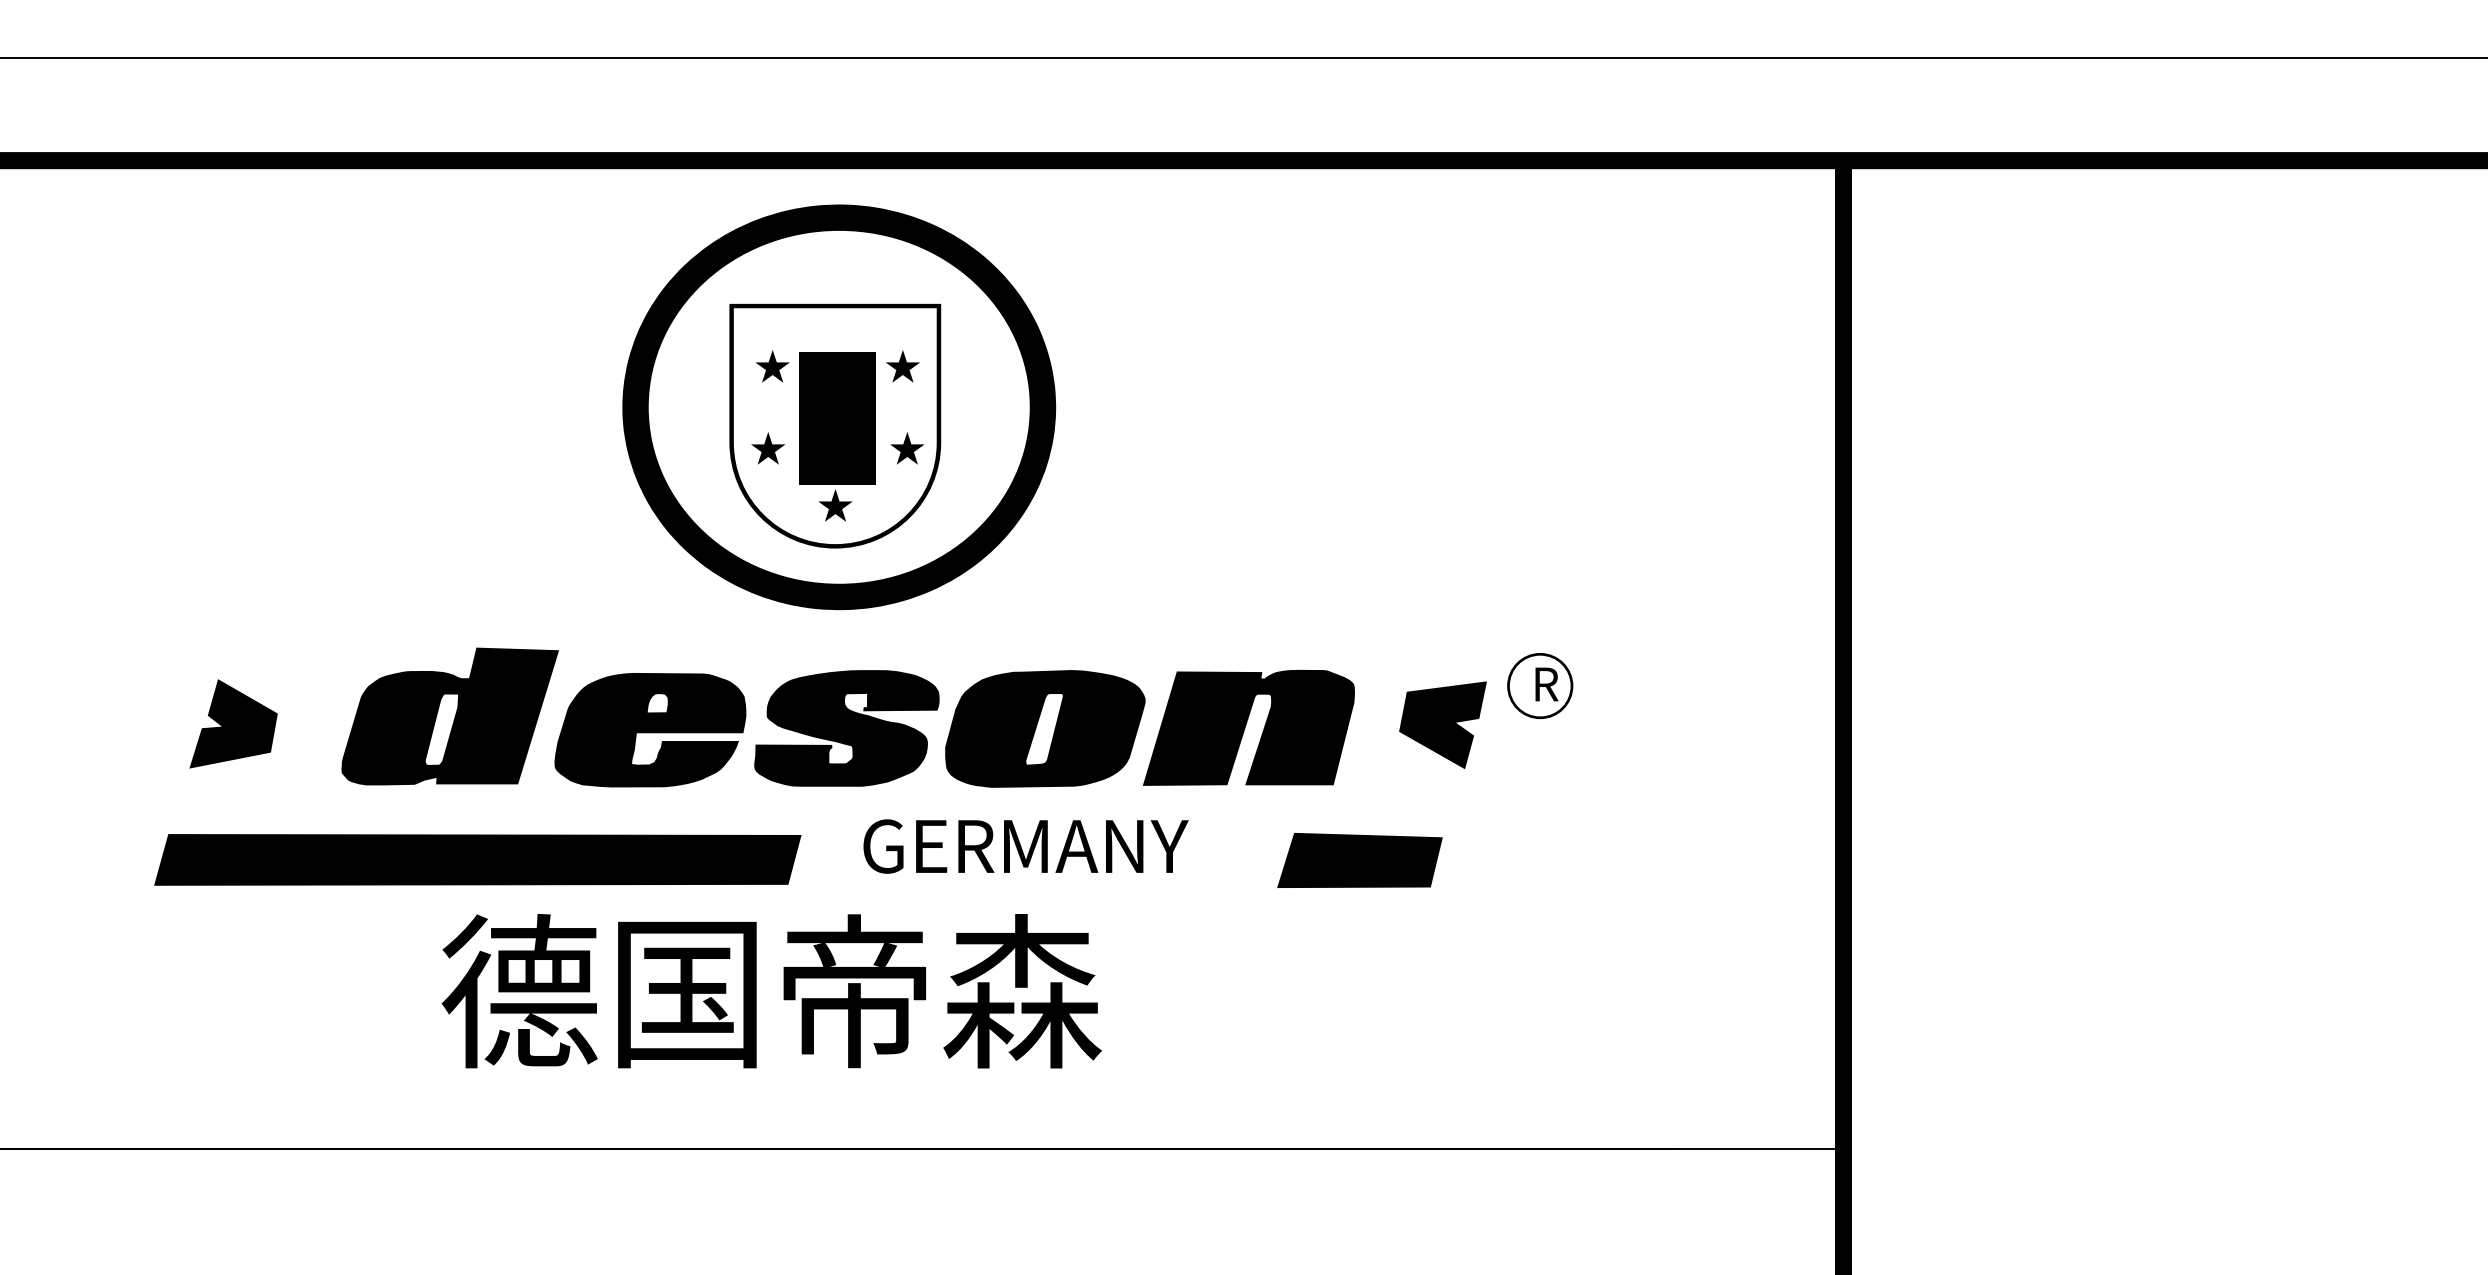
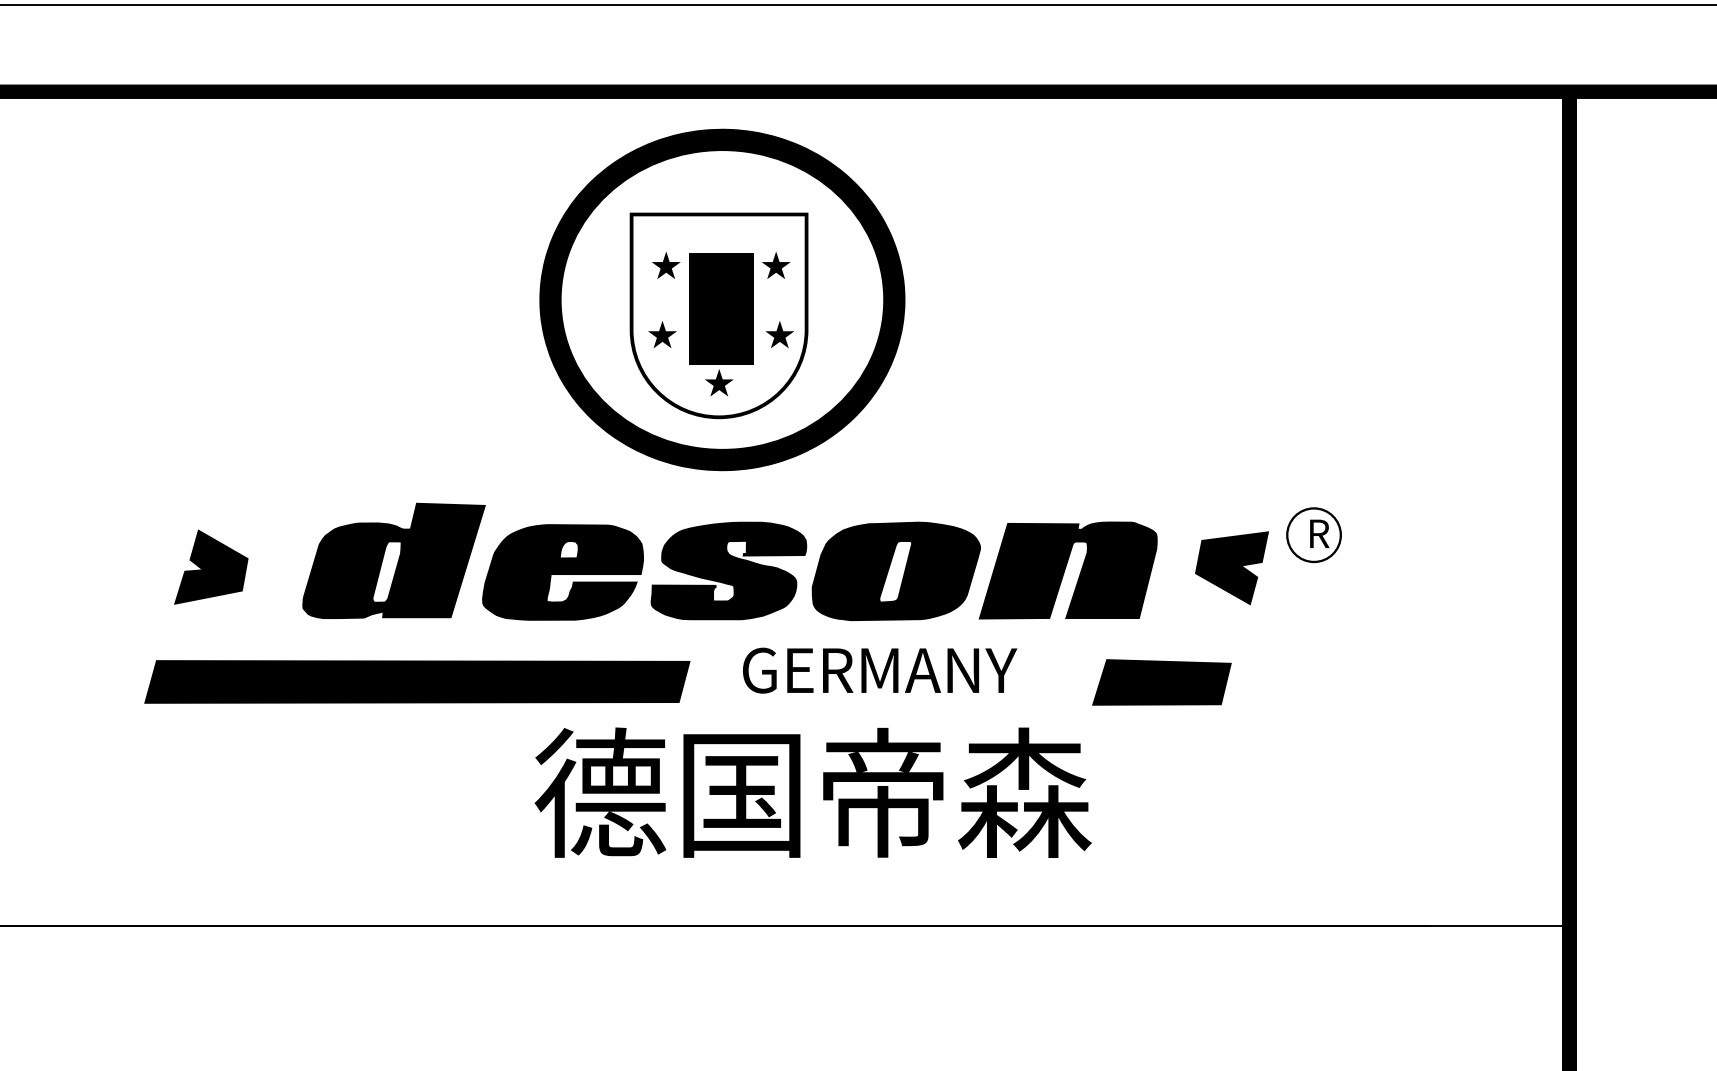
text: (771, 990) -> (812, 792), moved

